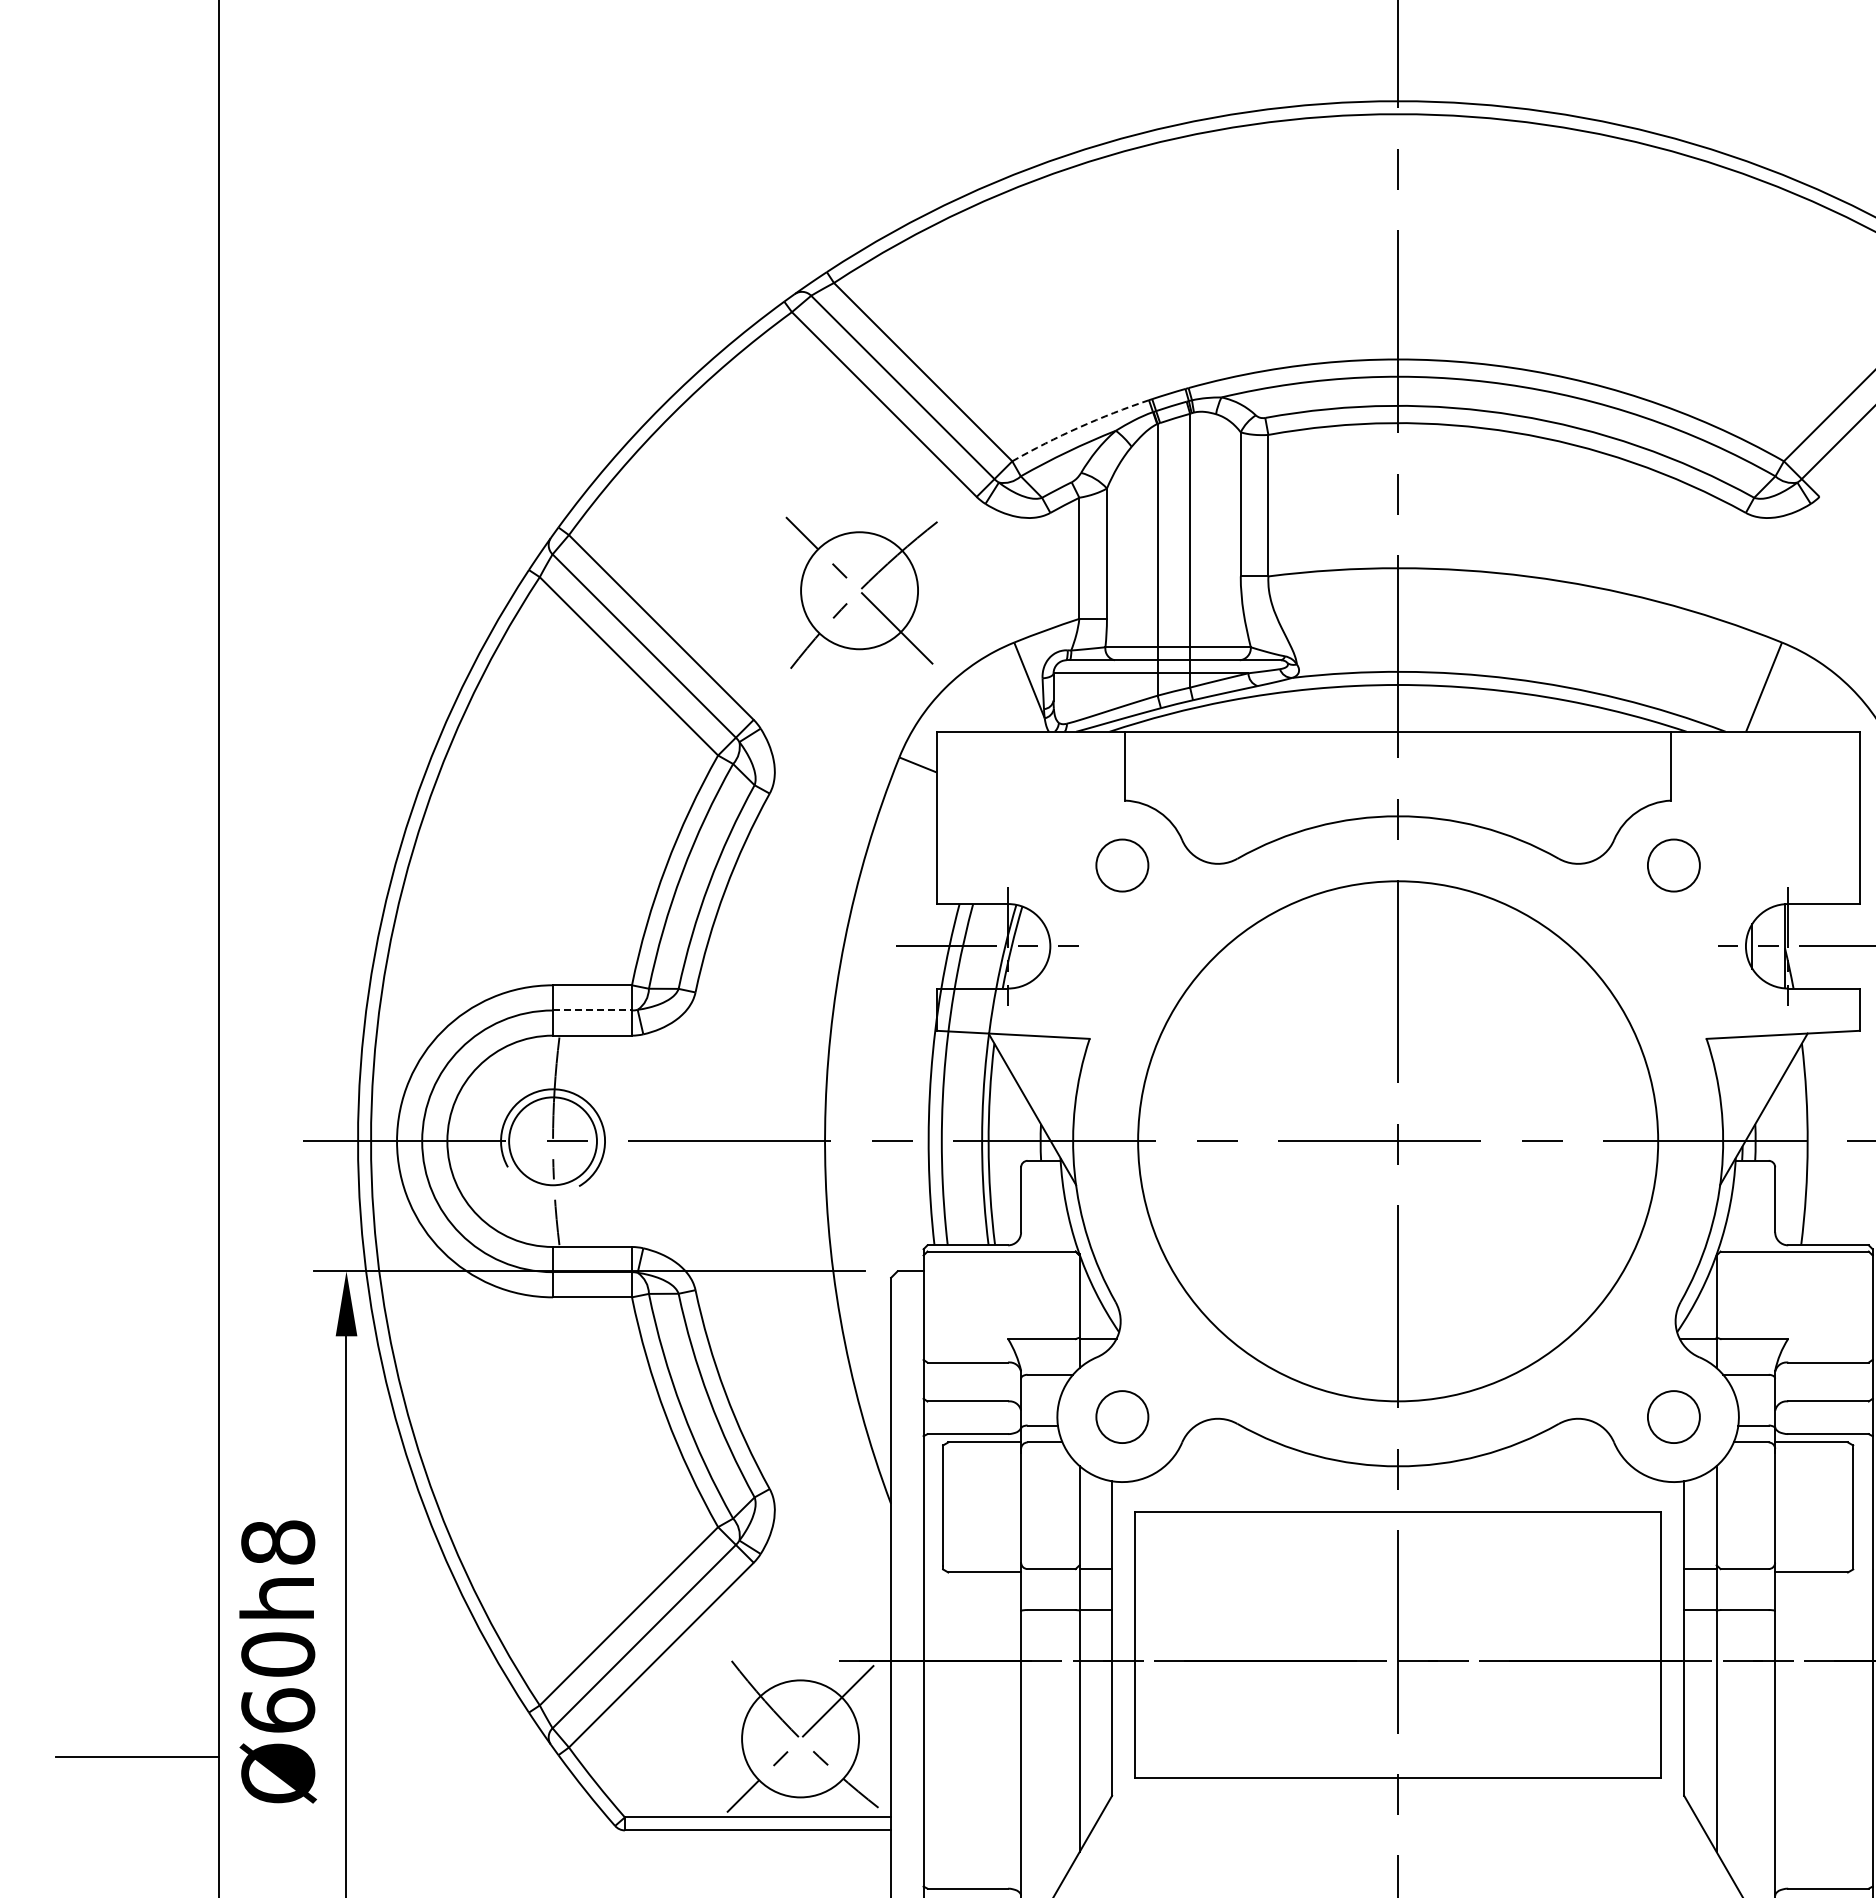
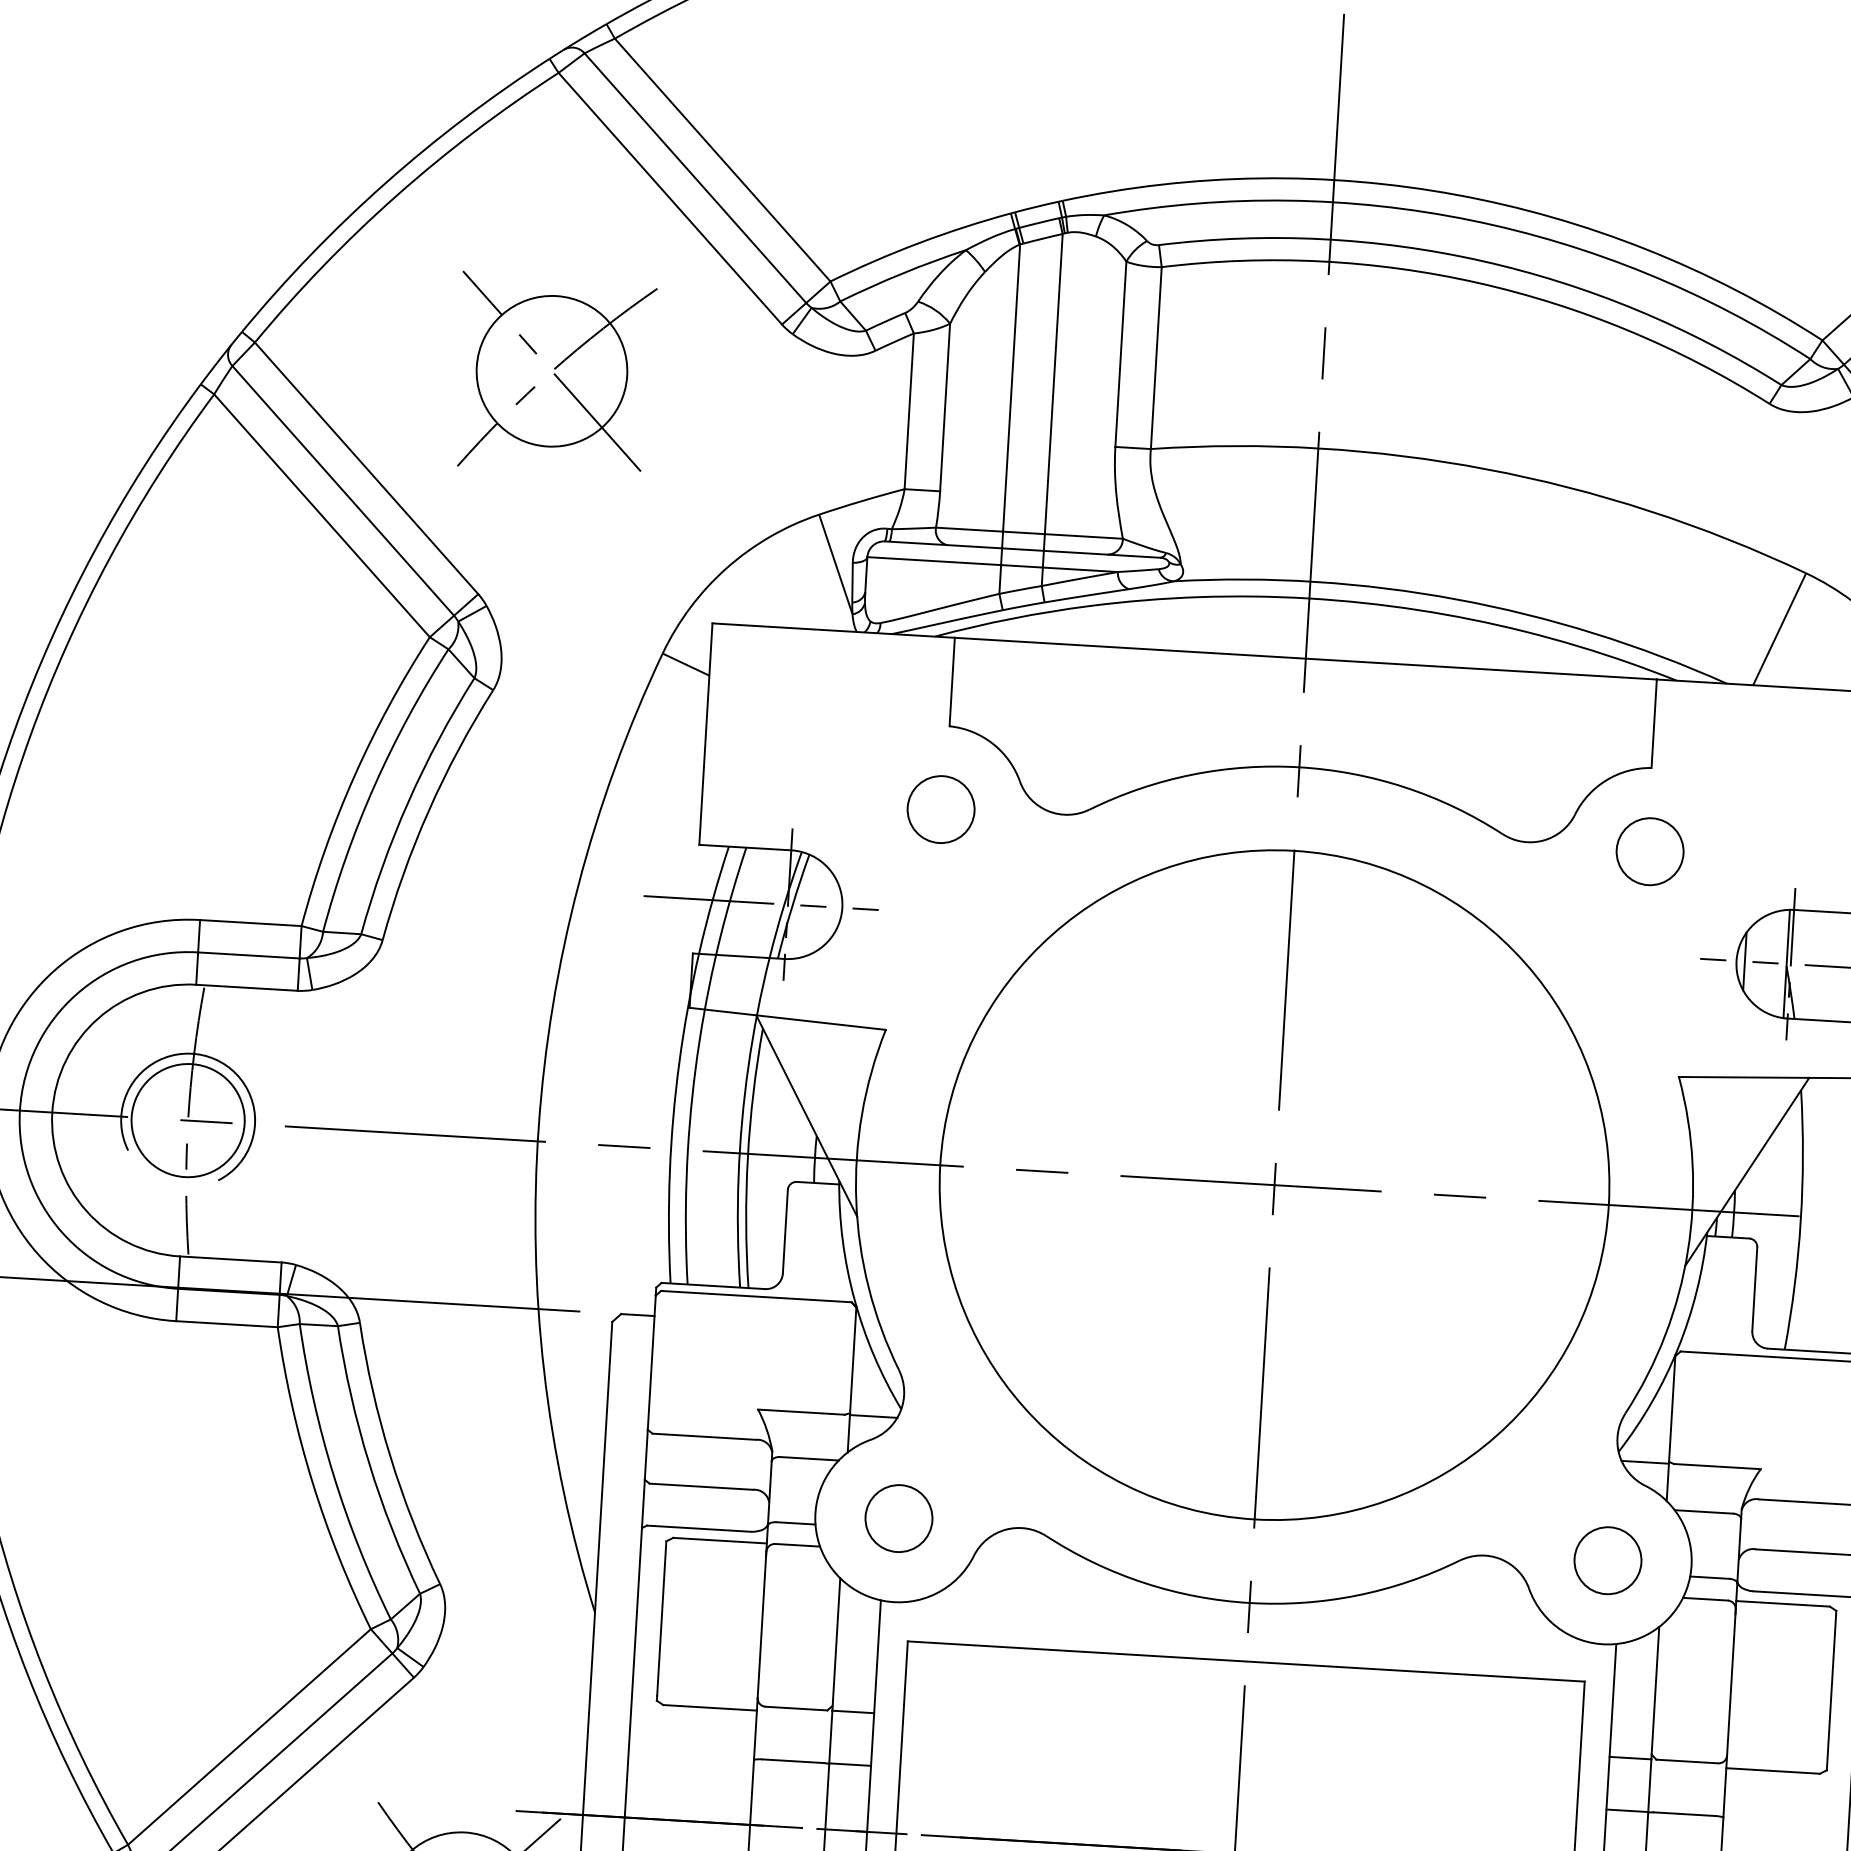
arc: (1079, 427) -> (919, 243), dashed -> solid
part: (861, 592) -> (554, 373), moved
line: (593, 1010) -> (250, 955), dashed -> solid

